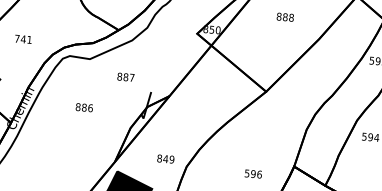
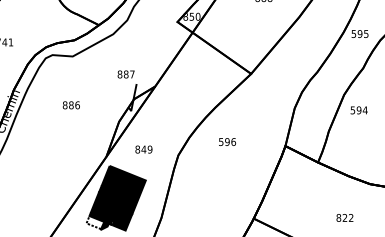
text: (125, 77) -> (125, 74), moved
text: (165, 158) -> (143, 149), moved
text: (253, 173) -> (227, 141), moved

